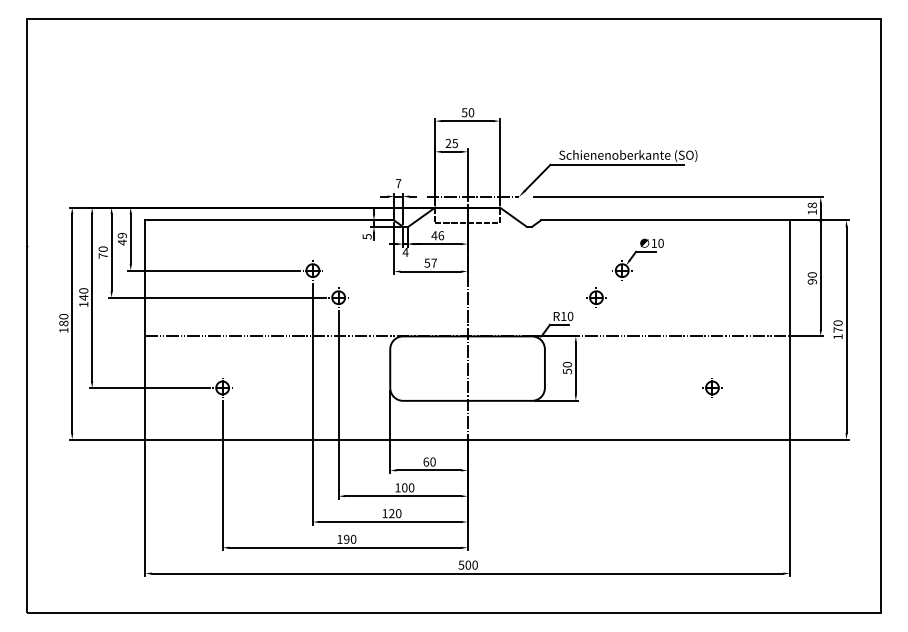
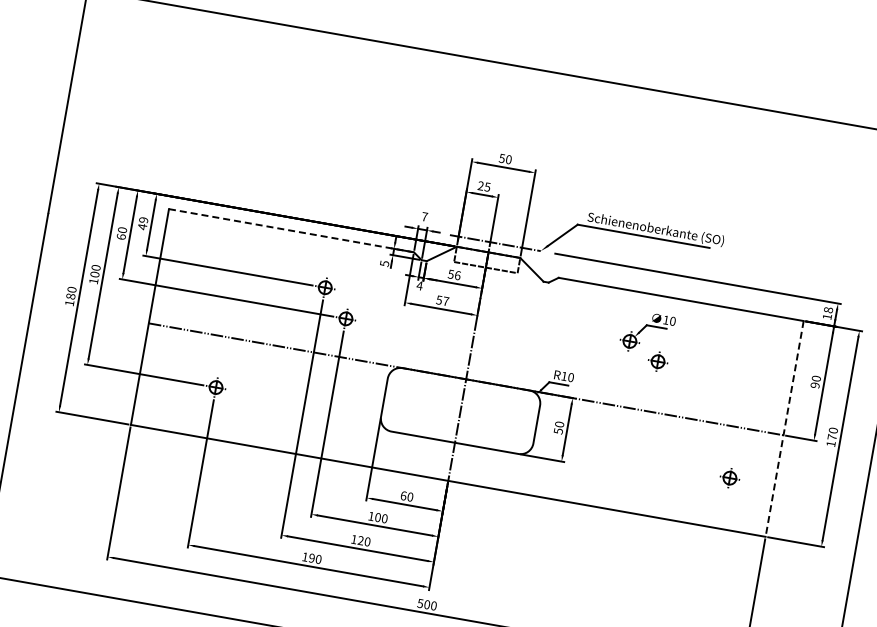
line: (270, 220) -> (292, 230), solid -> dashed
text: (434, 235) -> (451, 274), 46 -> 56
text: (102, 255) -> (120, 236), 70 -> 60
text: (83, 297) -> (94, 274), 140 -> 100
part: (596, 297) -> (658, 361), moved
line: (789, 329) -> (784, 428), solid -> dashed
part: (712, 387) -> (730, 477), moved

